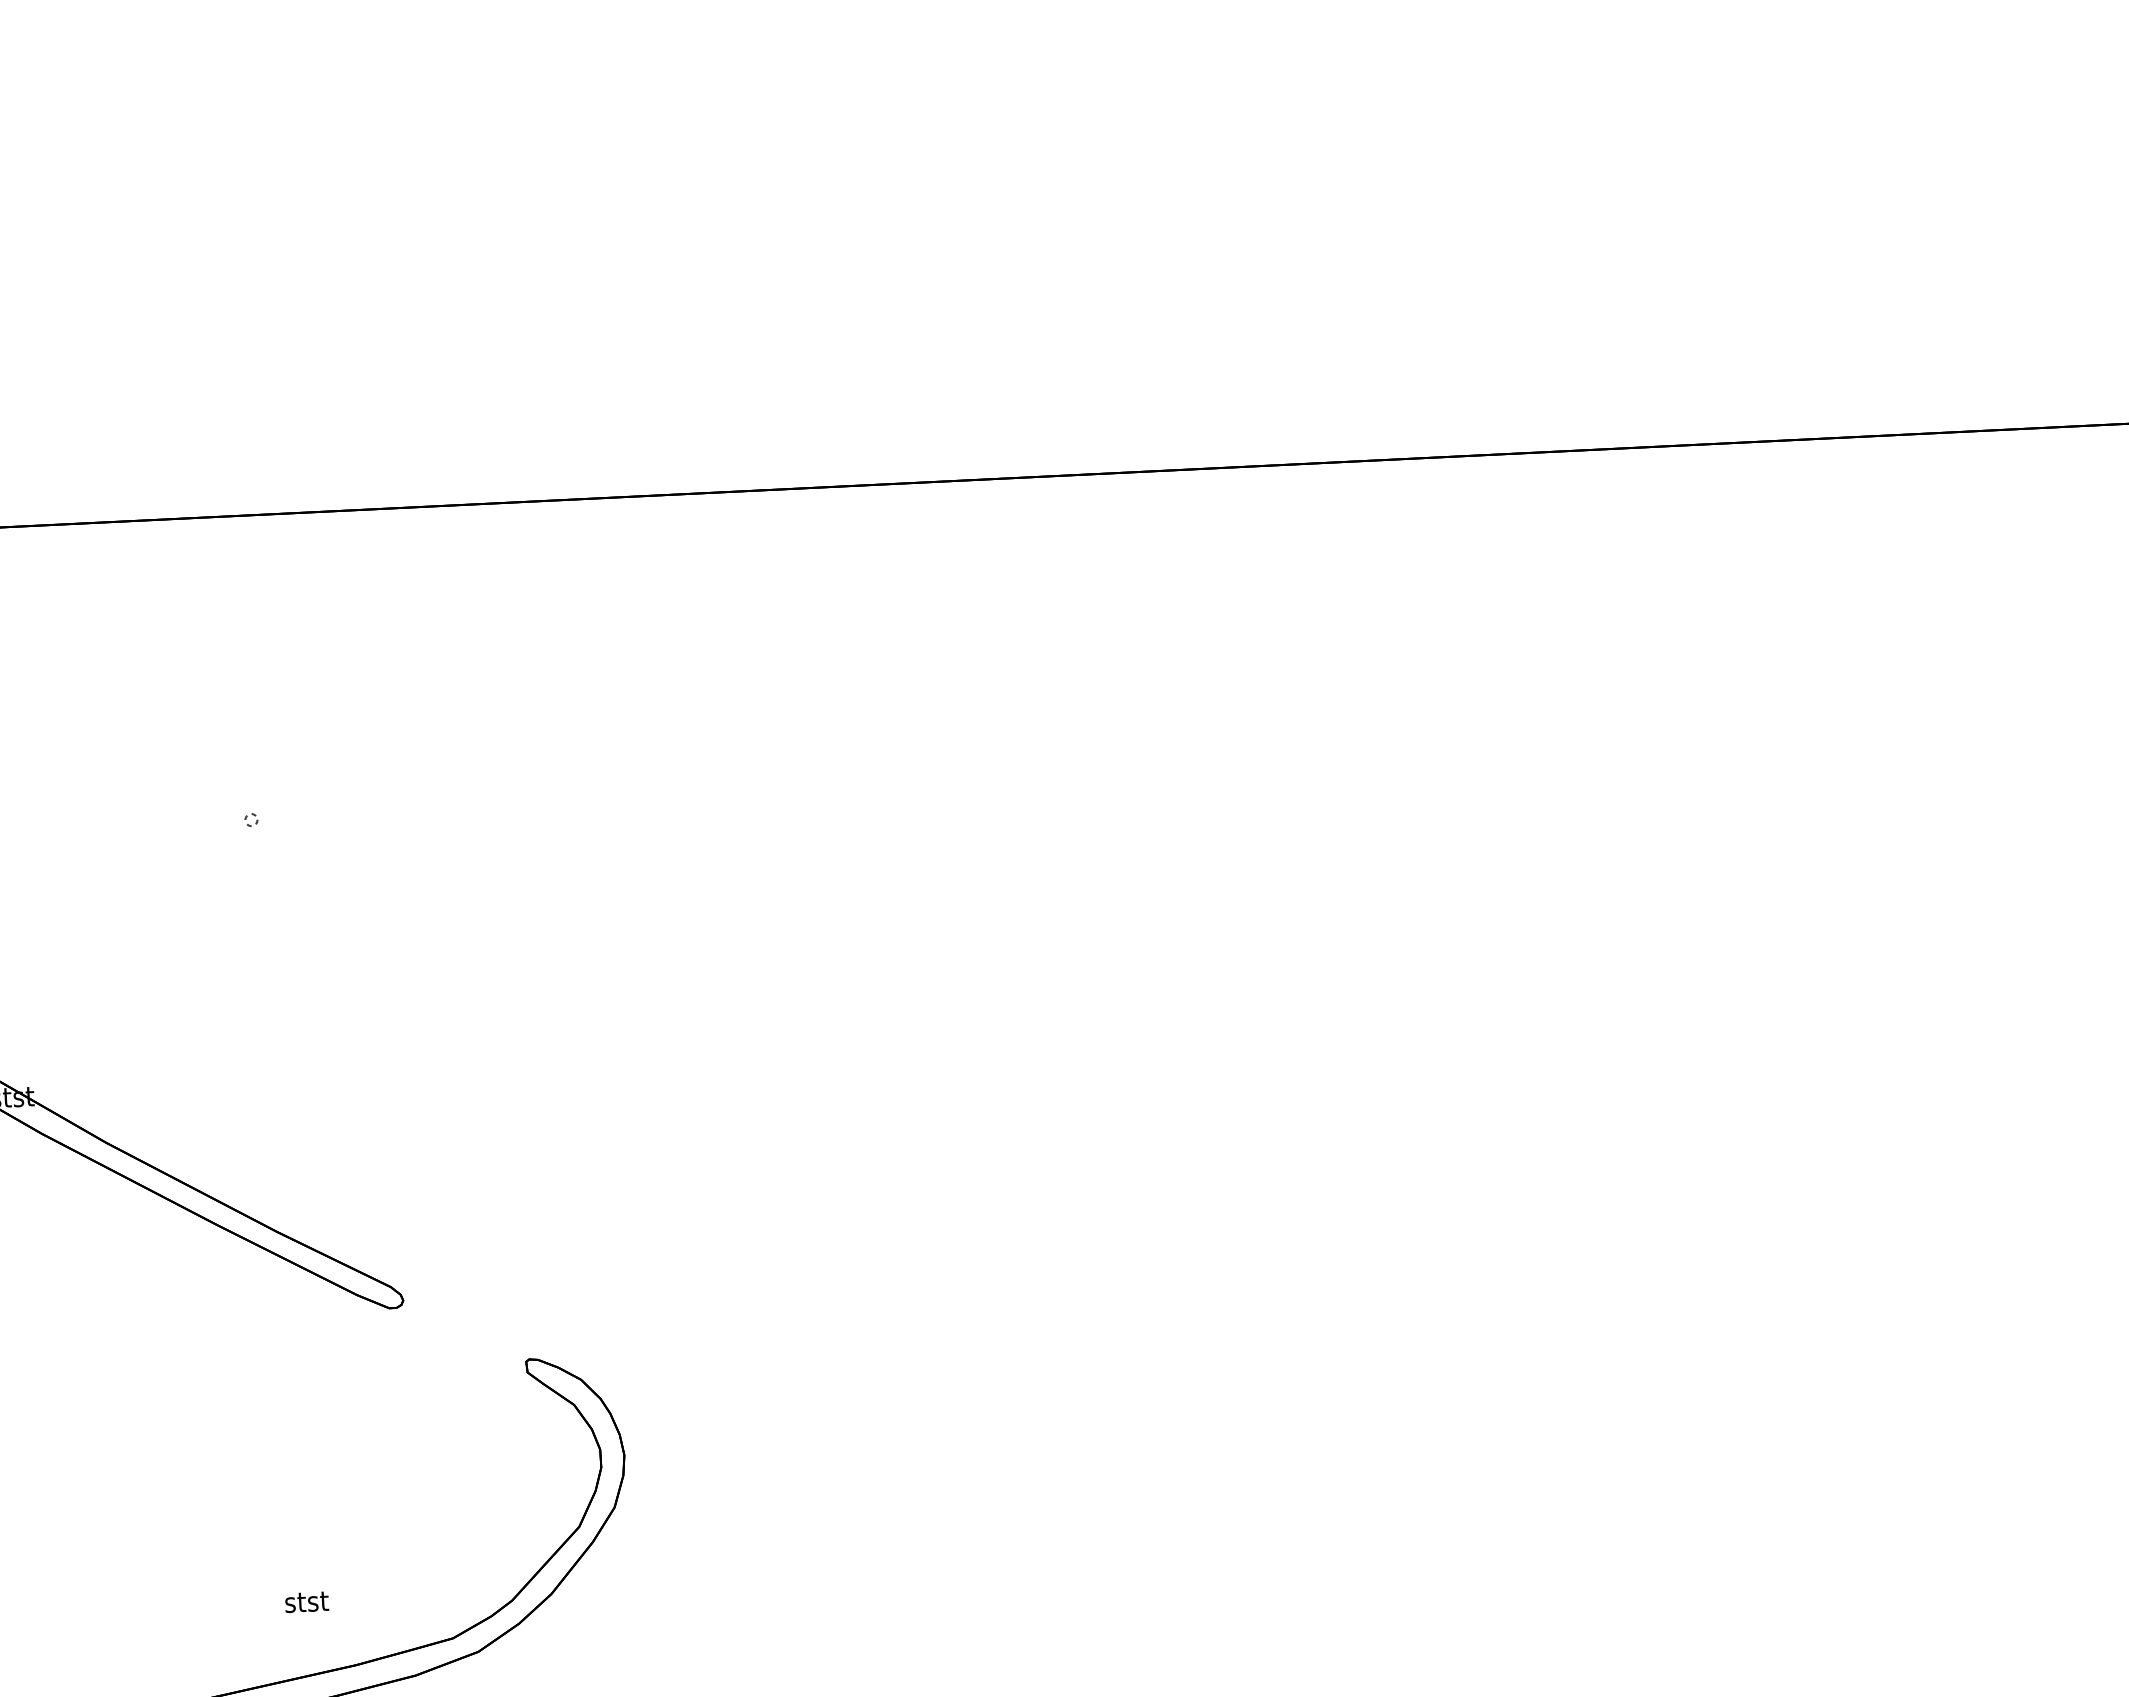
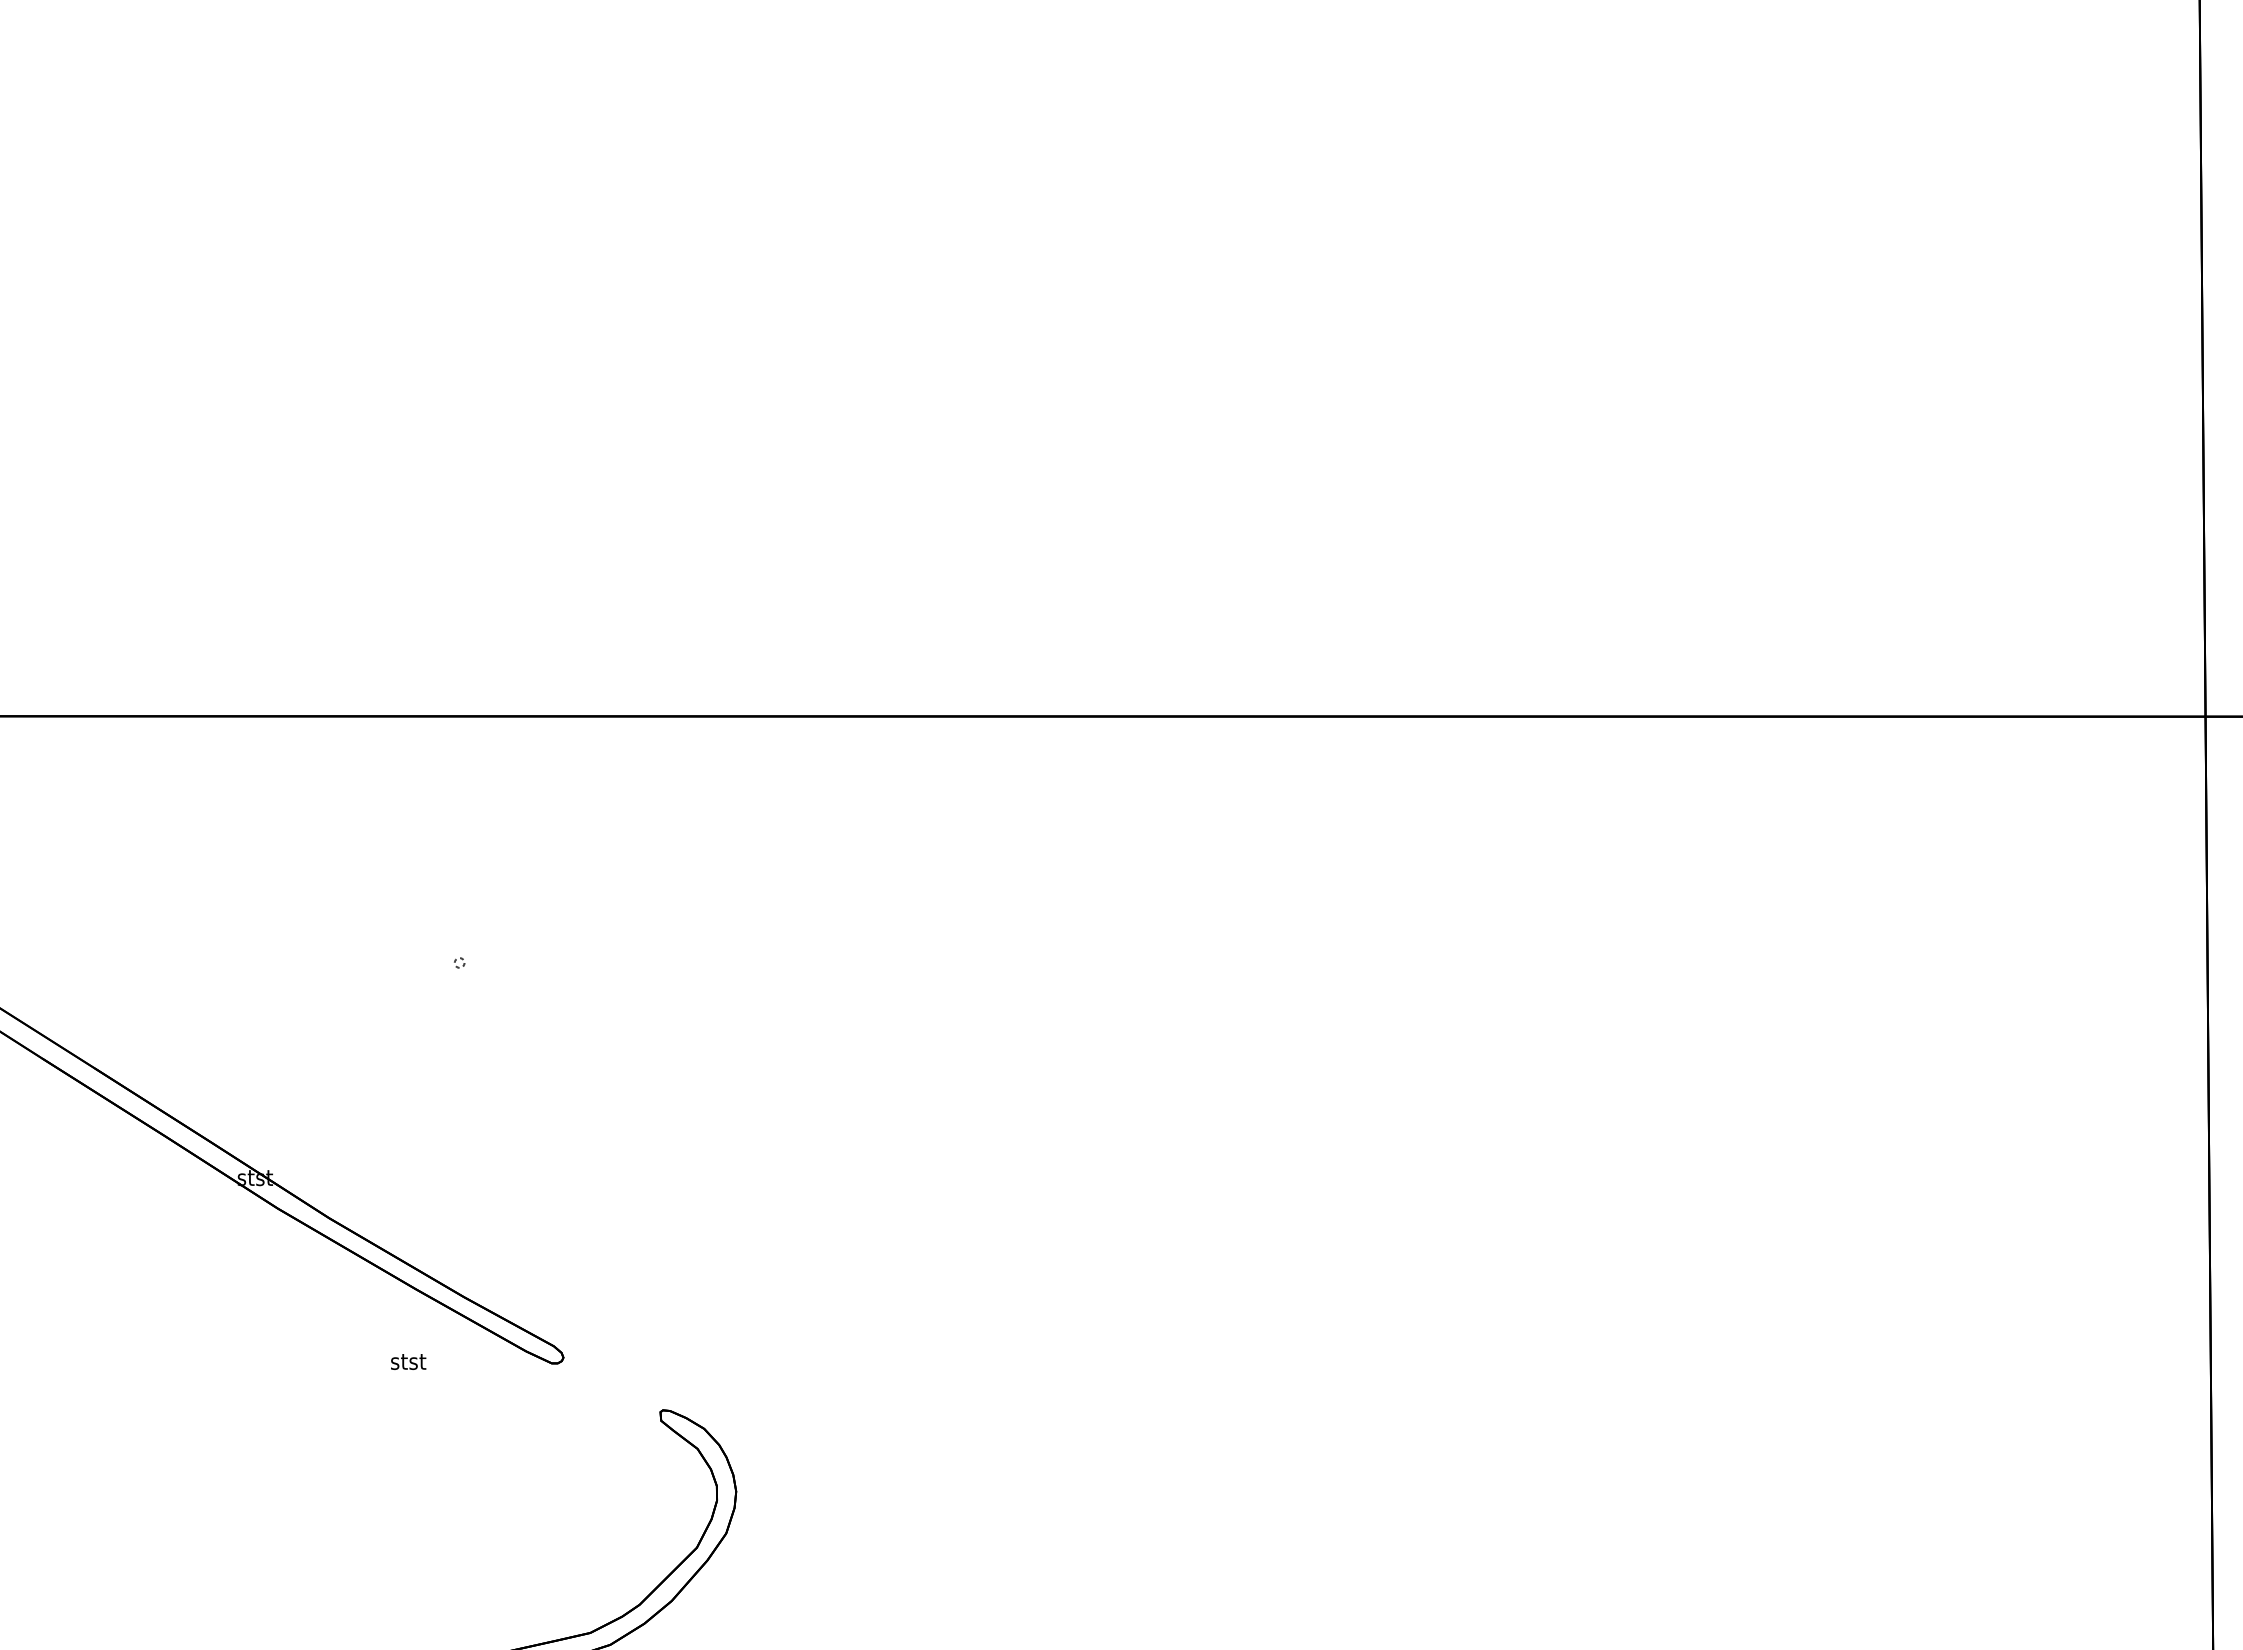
text: (306, 1601) -> (408, 1361), moved

